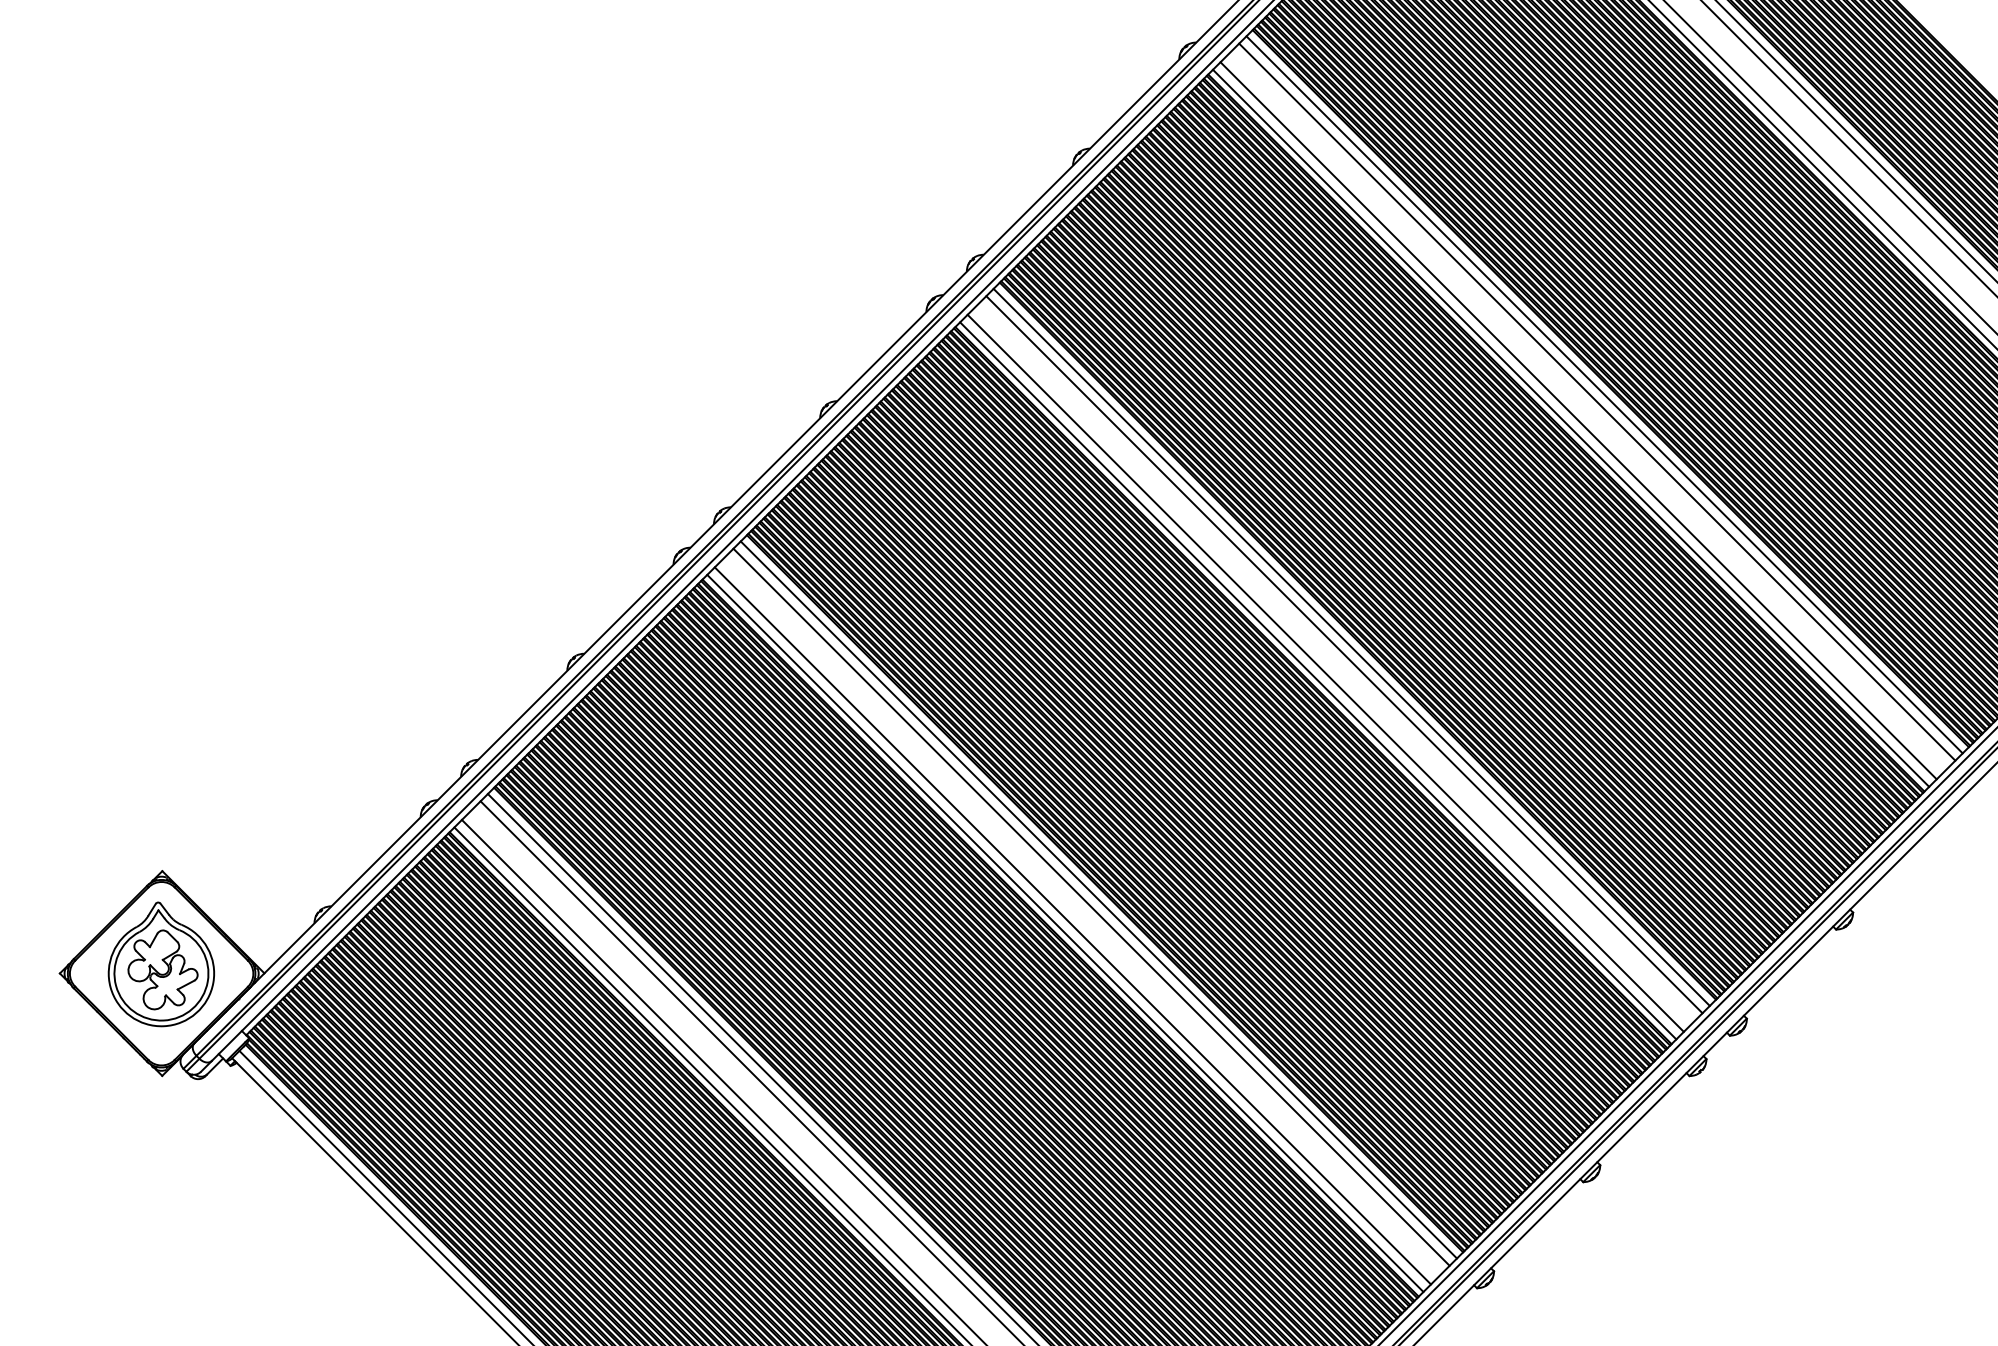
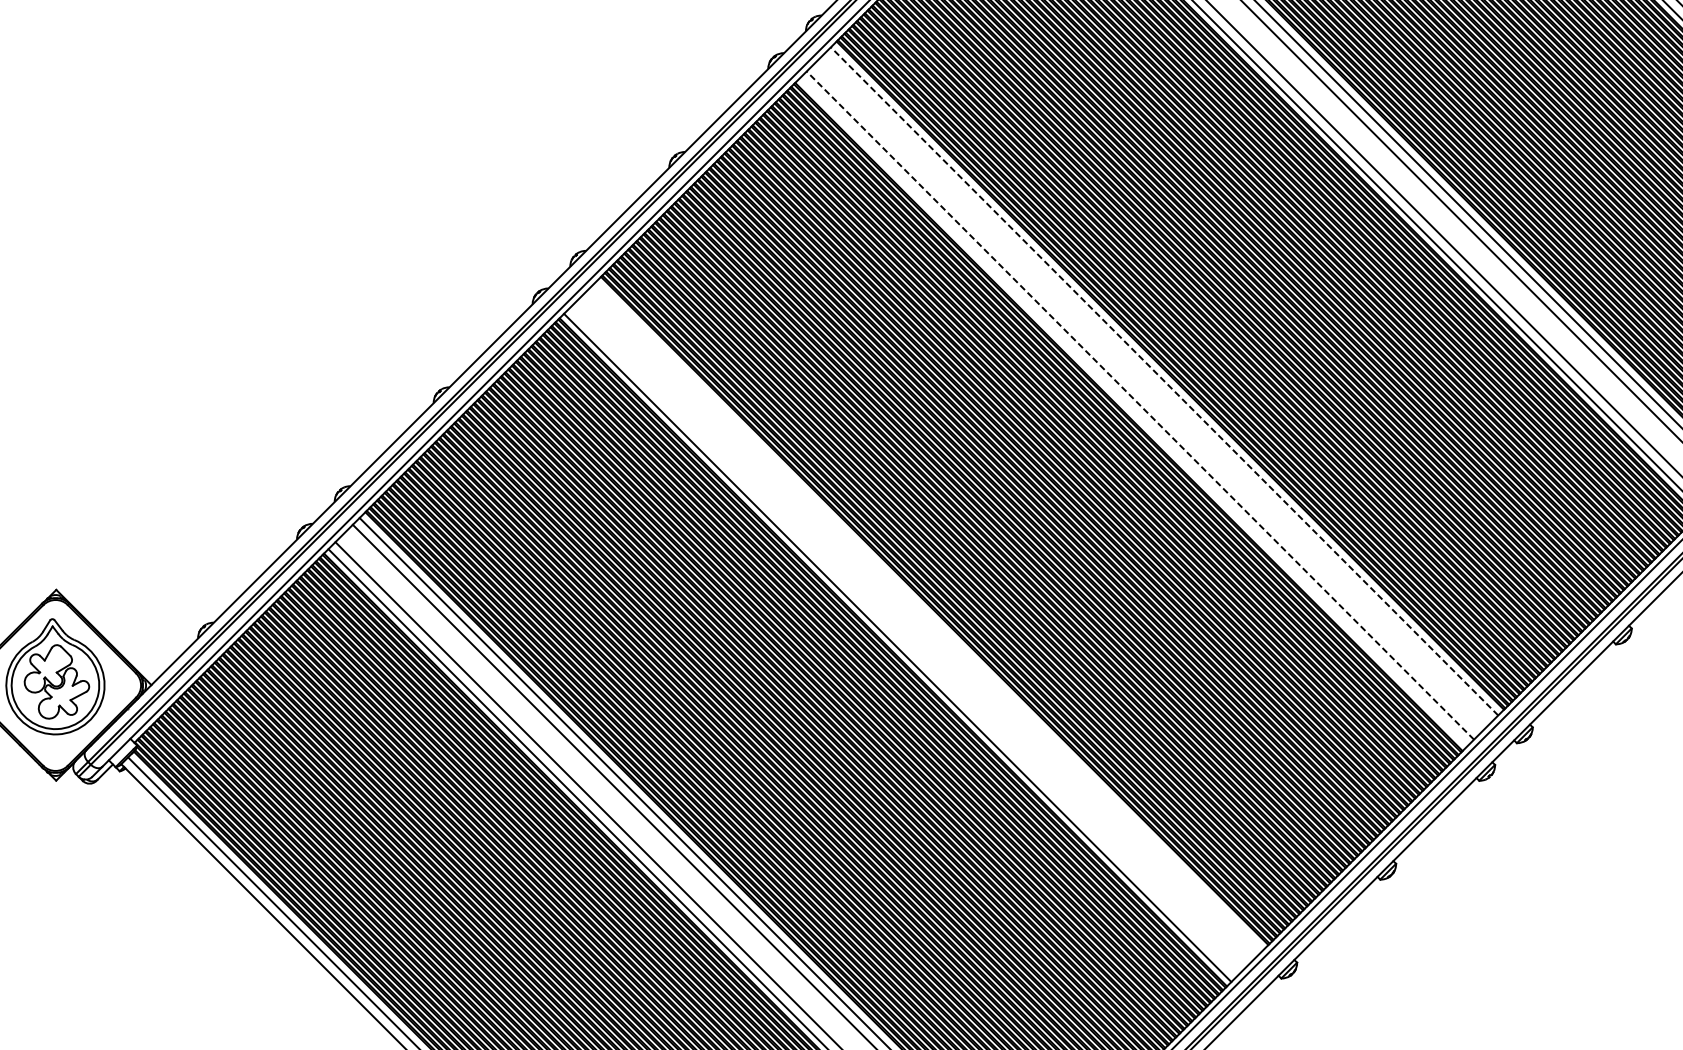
line: (1351, 647) -> (1164, 381), solid -> dashed
line: (1344, 654) -> (1157, 388), removed
line: (1325, 673) -> (1140, 405), solid -> dashed
line: (1318, 680) -> (1133, 412), removed
line: (1098, 899) -> (928, 616), removed
line: (1091, 906) -> (922, 622), removed
line: (1072, 925) -> (904, 640), removed

